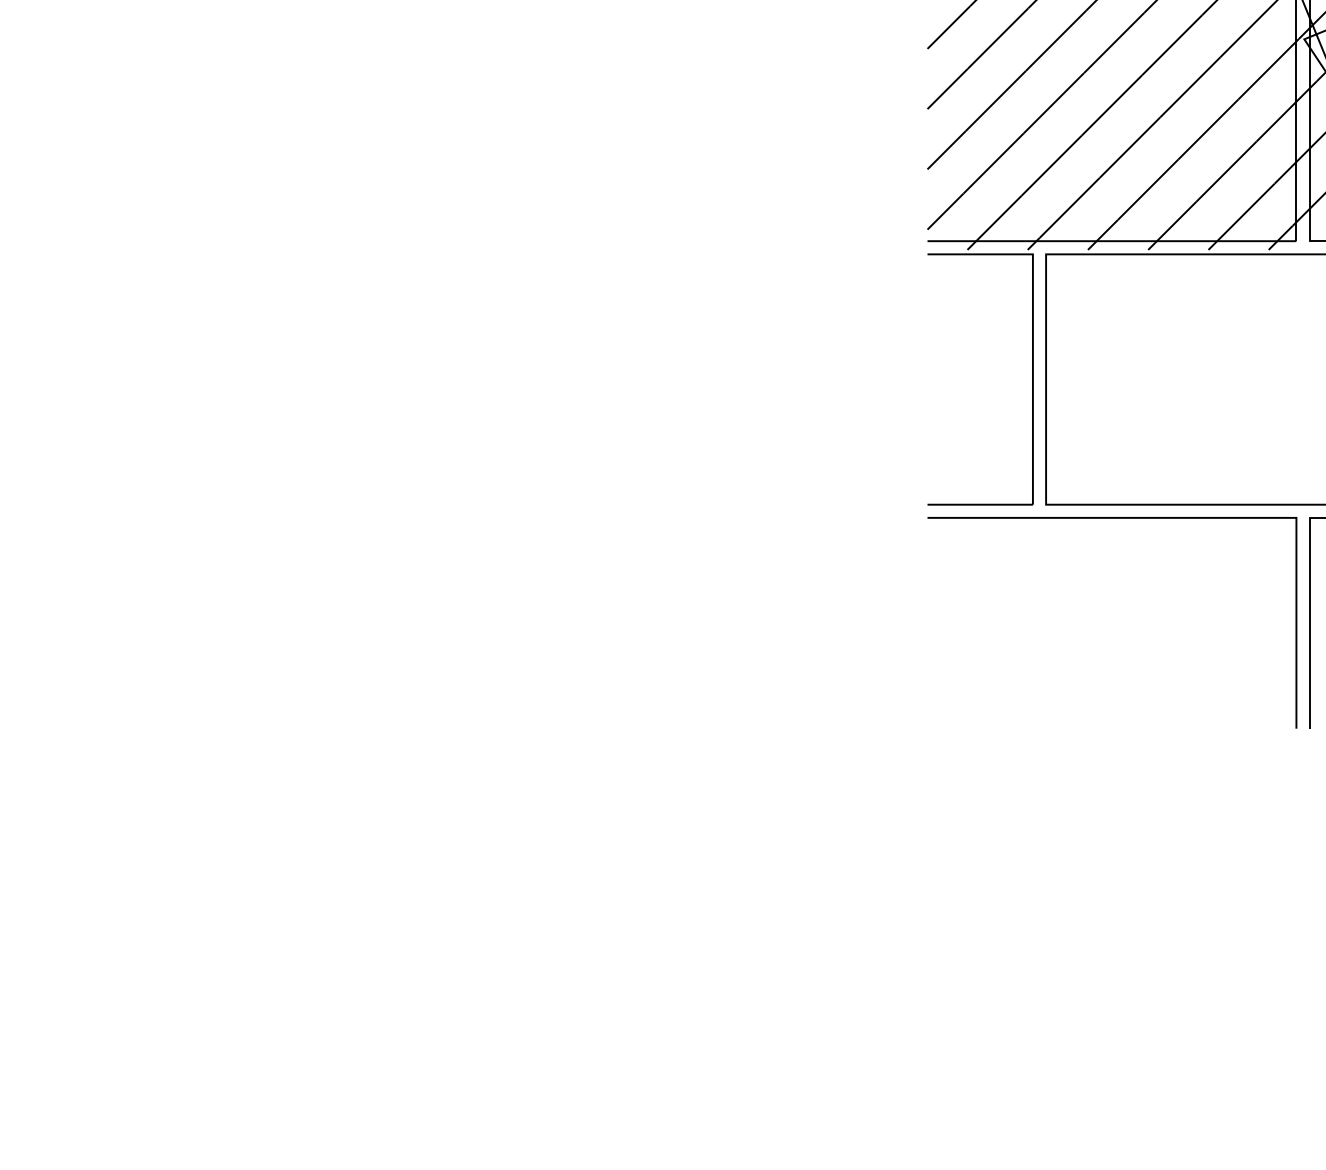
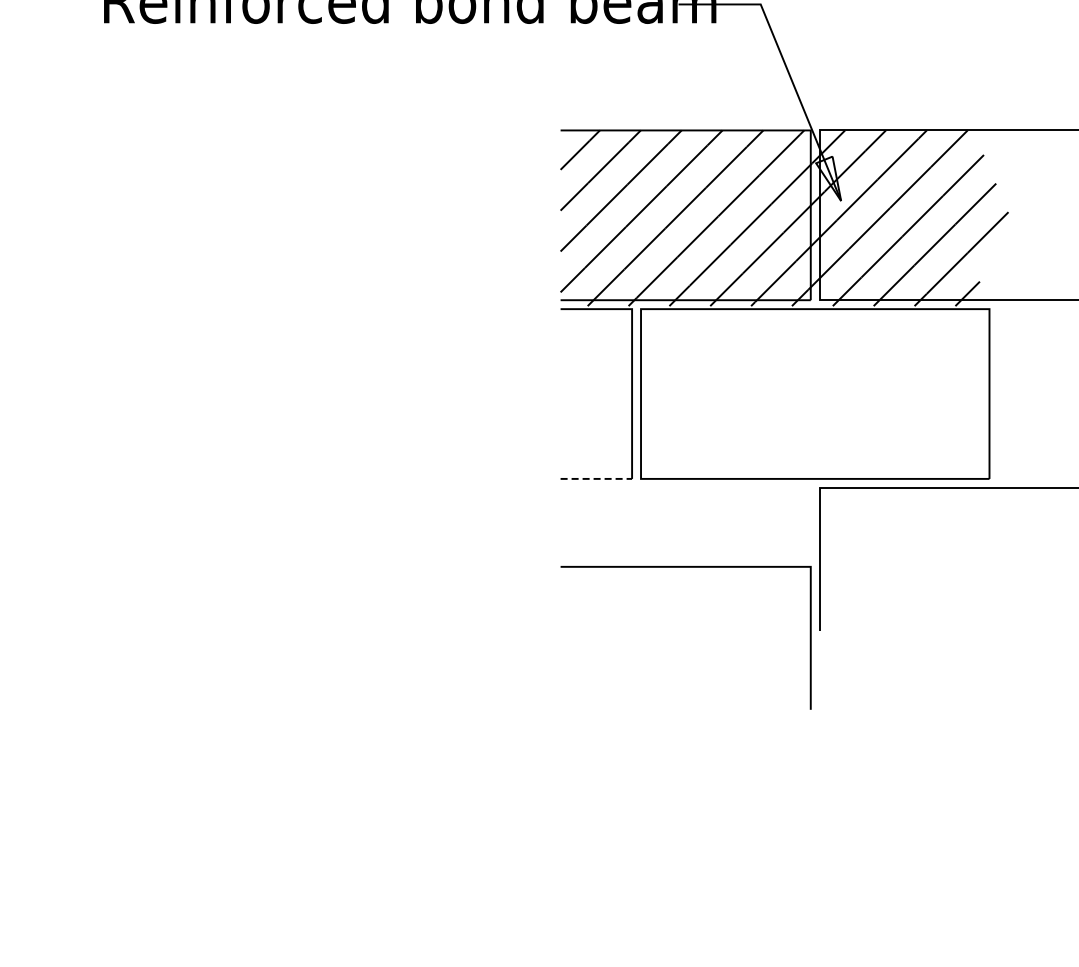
line: (980, 504) -> (596, 478), solid -> dashed
line: (1111, 518) -> (685, 567), moved

